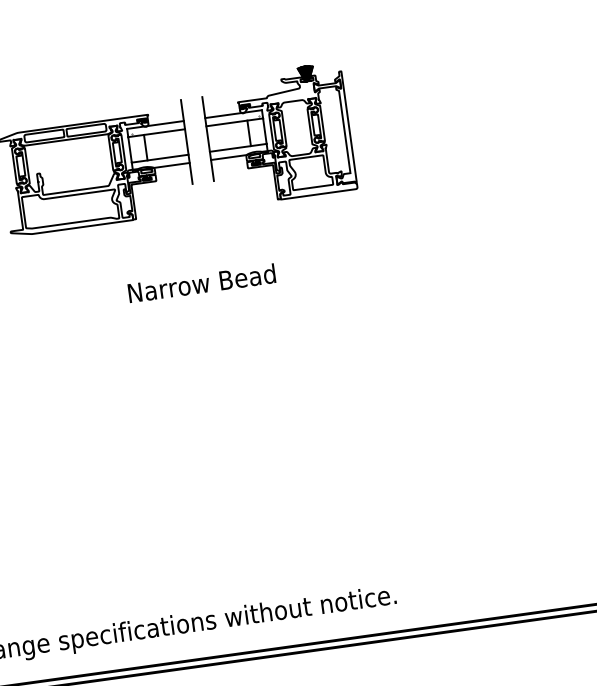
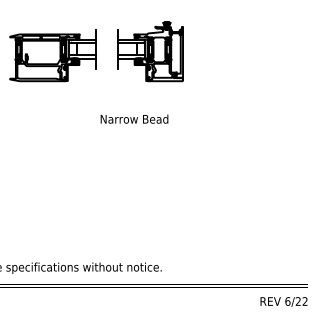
part: (278, 134) -> (150, 51), moved
text: (201, 281) -> (134, 118), moved

